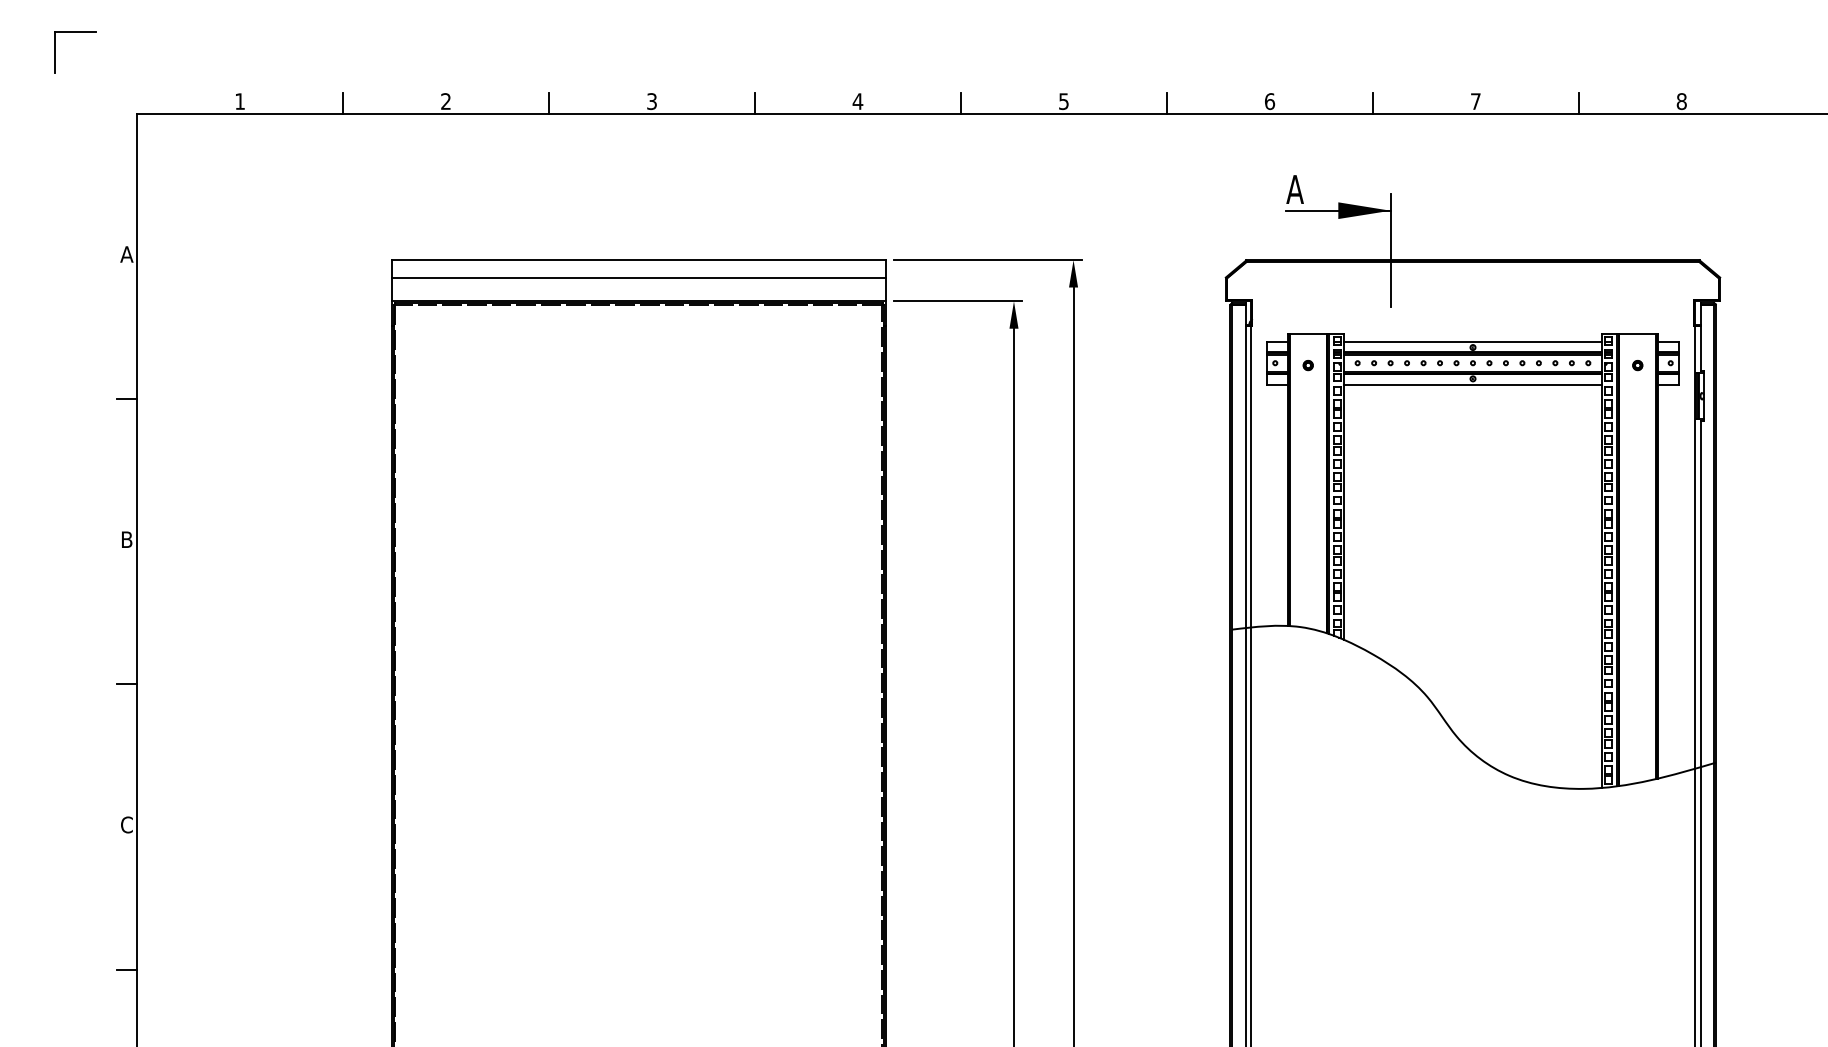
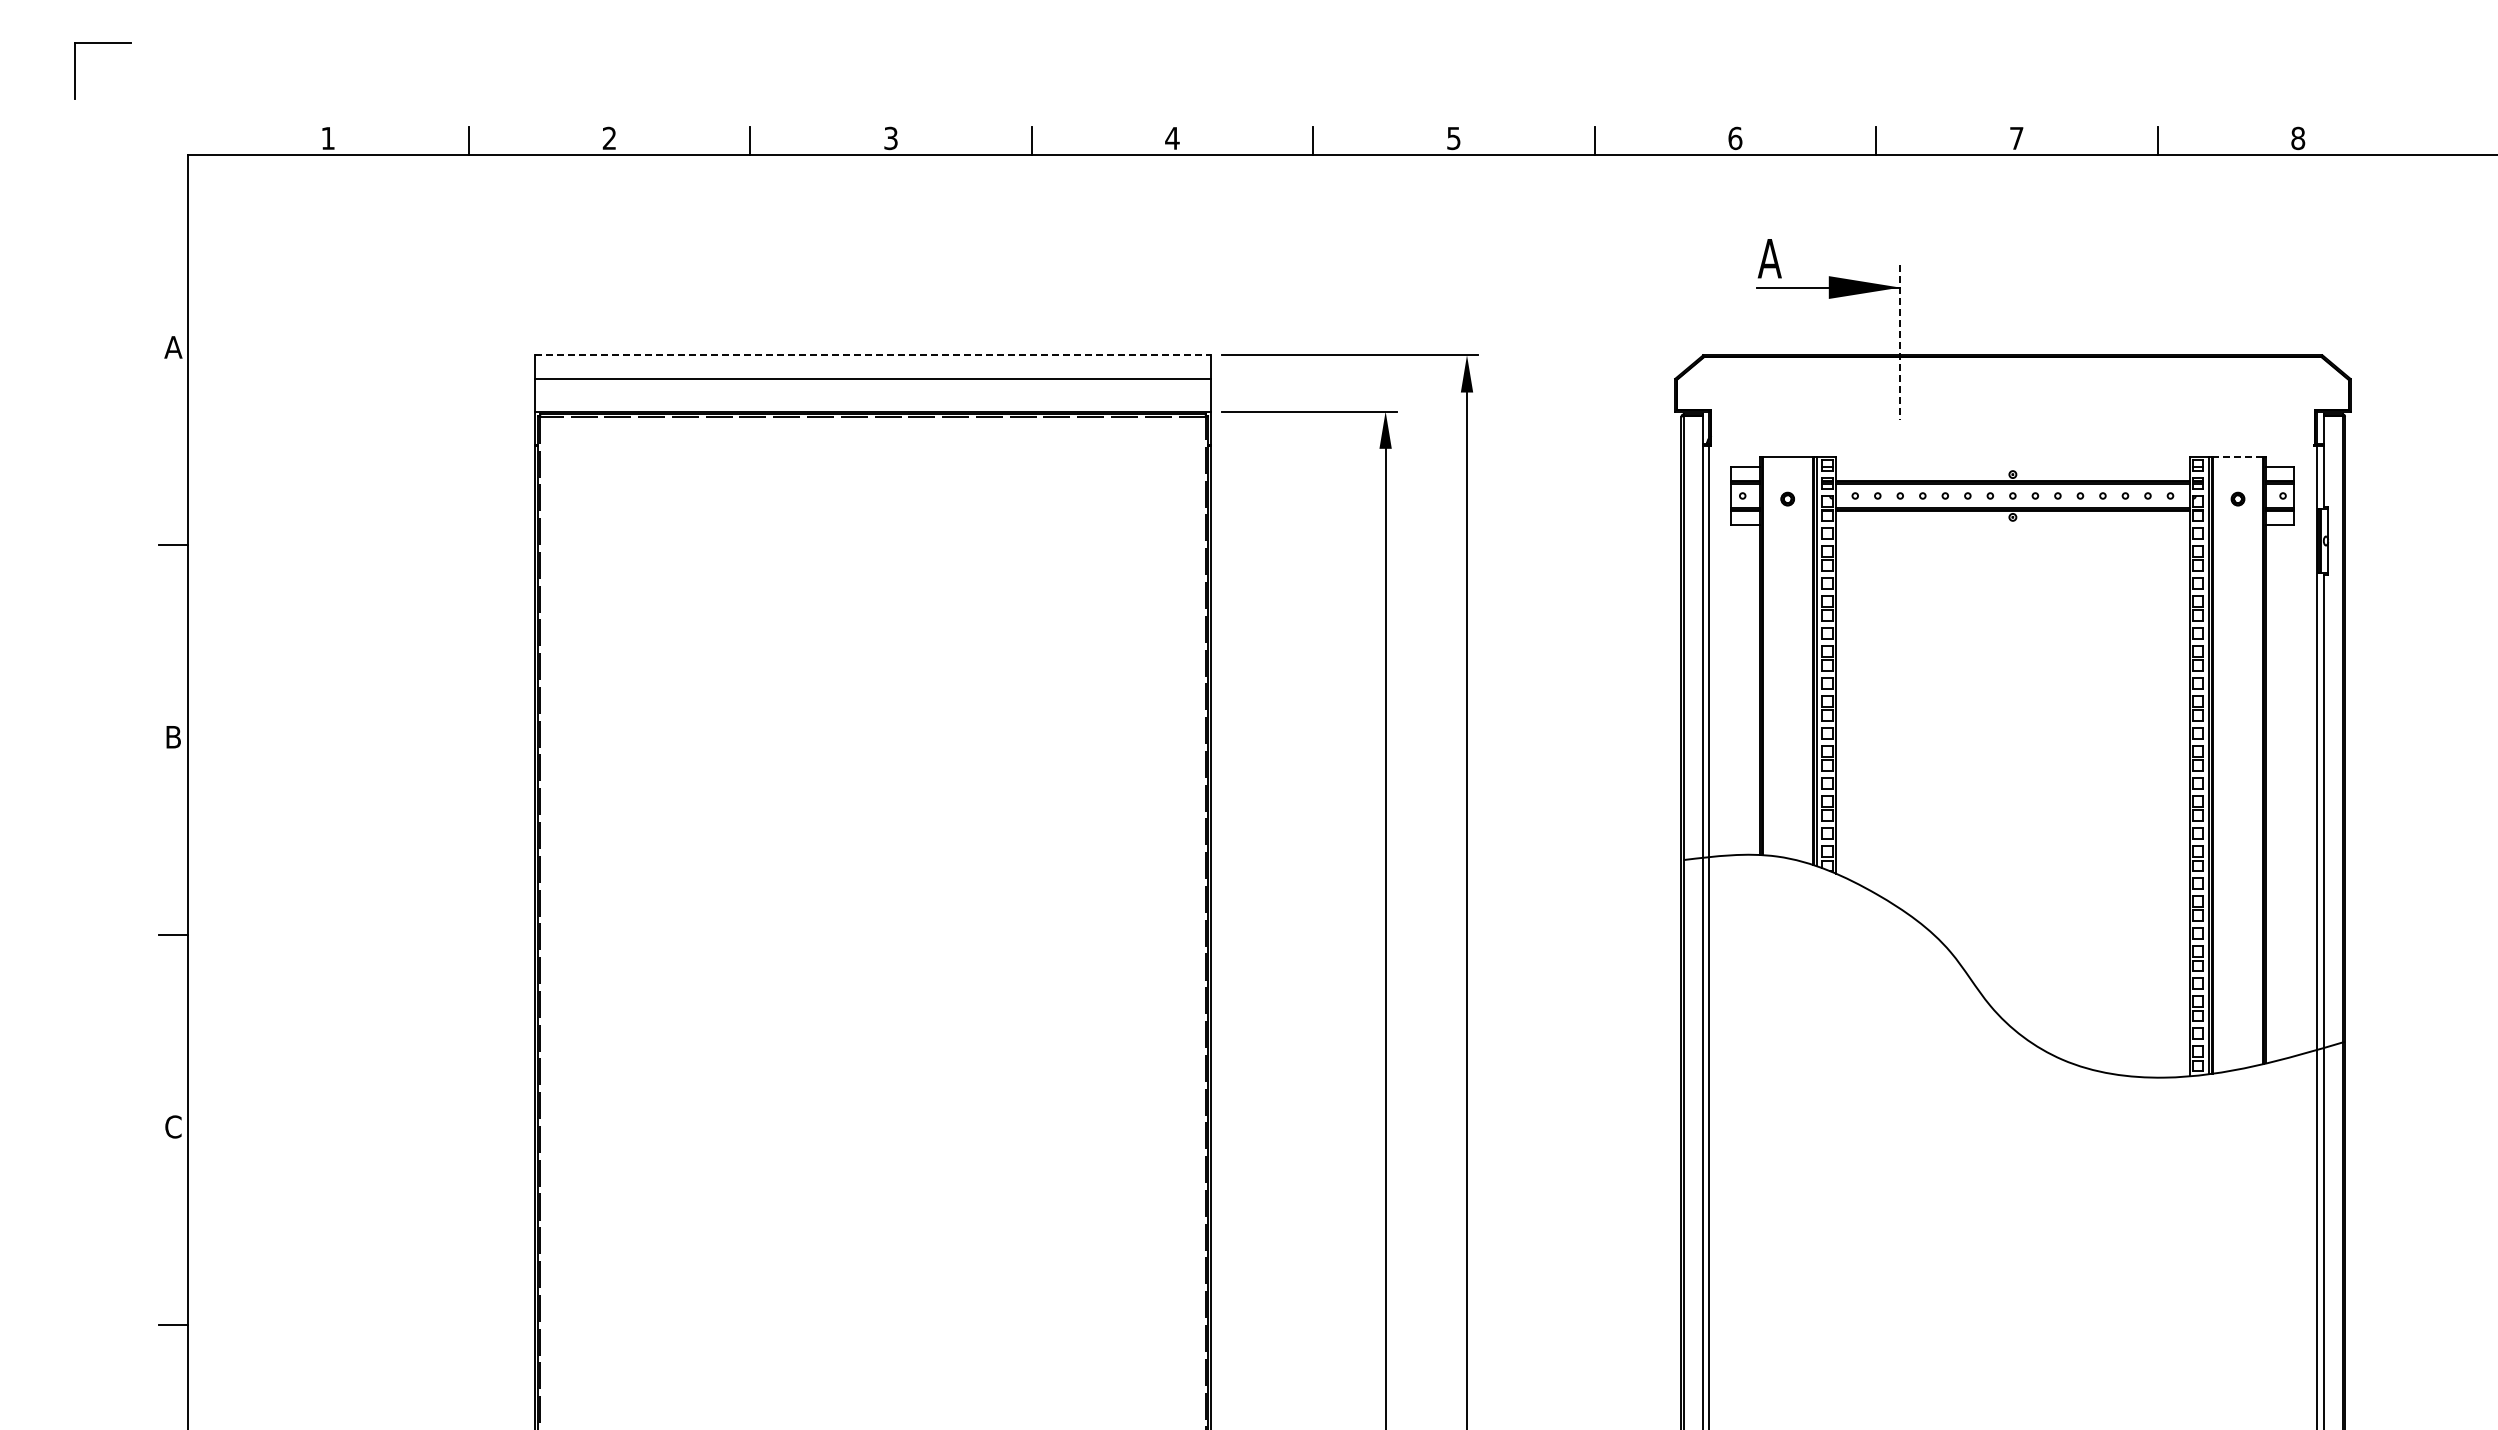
line: (1390, 250) -> (1900, 342), solid -> dashed
line: (639, 260) -> (873, 355), solid -> dashed
line: (1637, 334) -> (2237, 456), solid -> dashed
line: (1472, 341) -> (2012, 466), removed
line: (1472, 384) -> (2012, 525), removed

